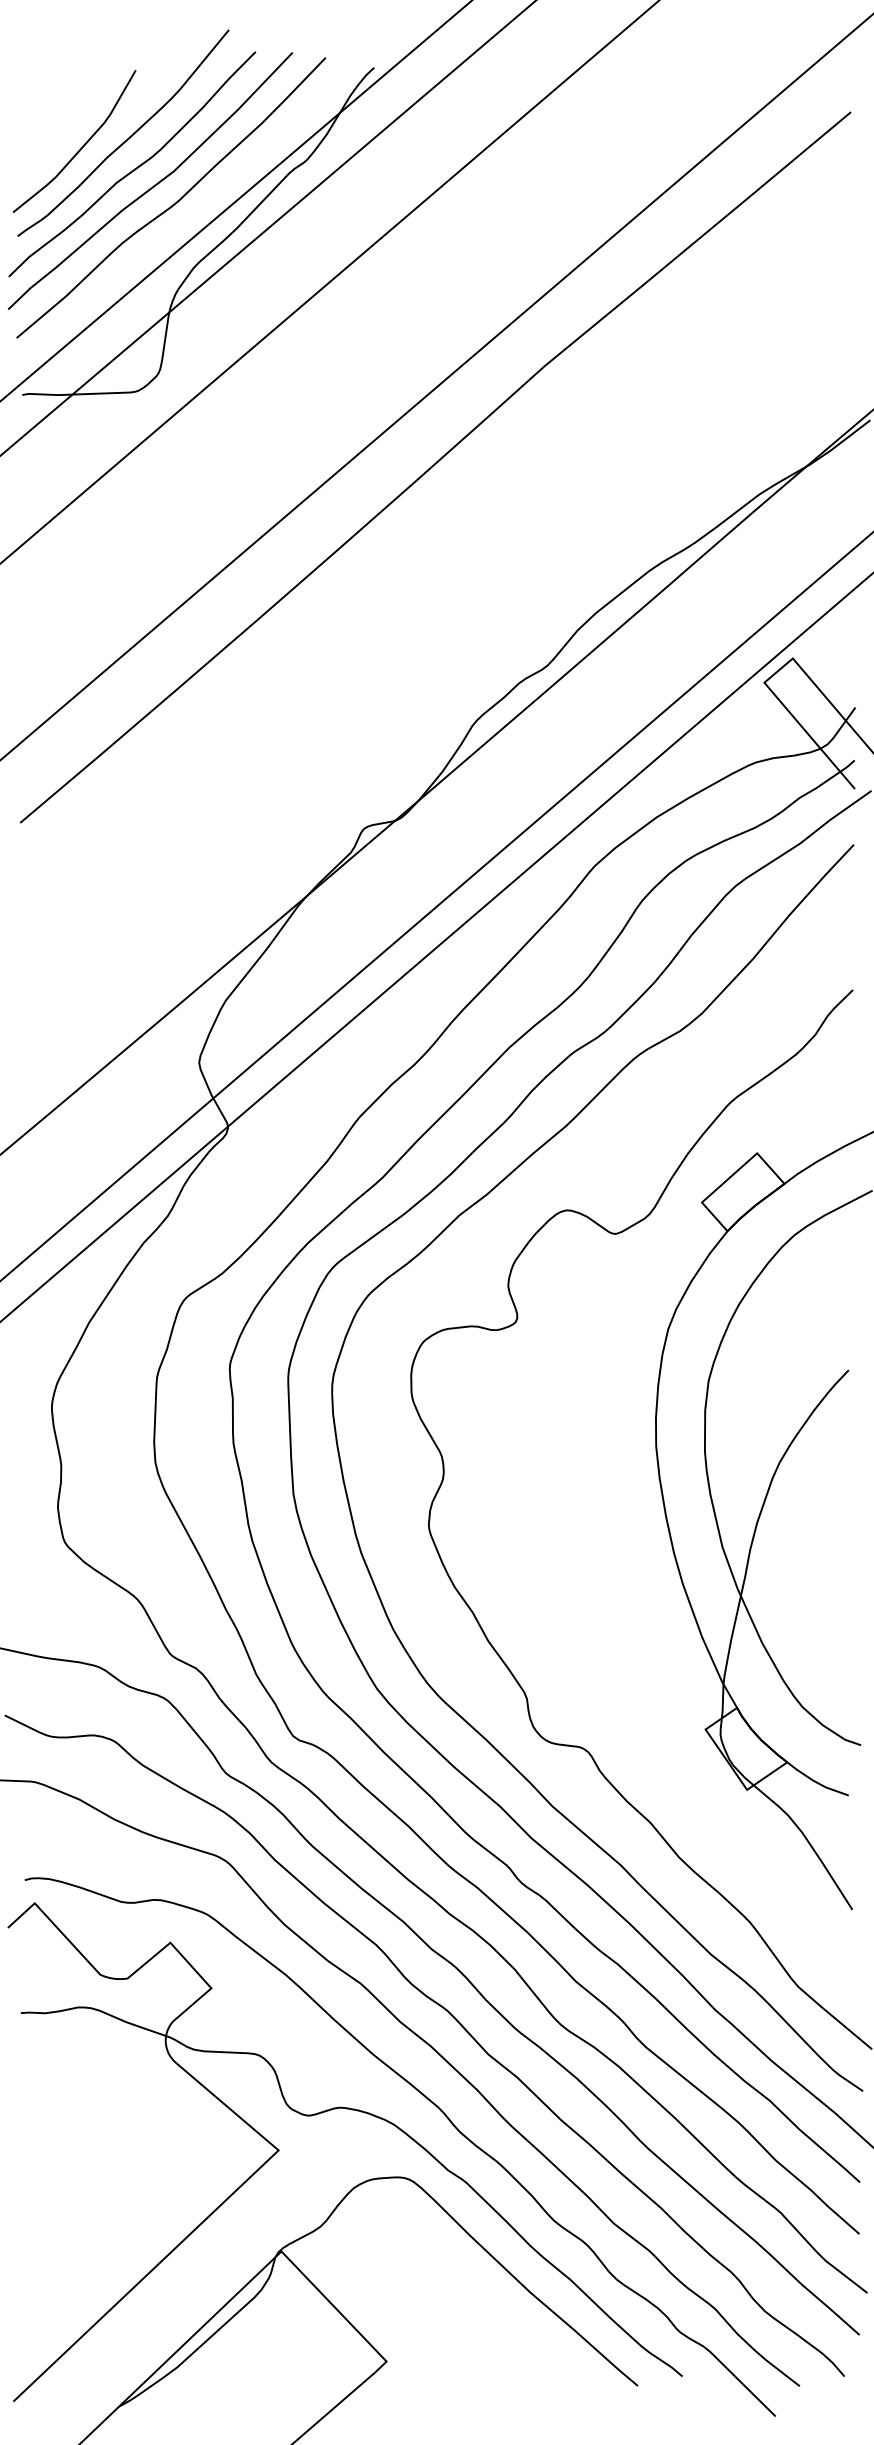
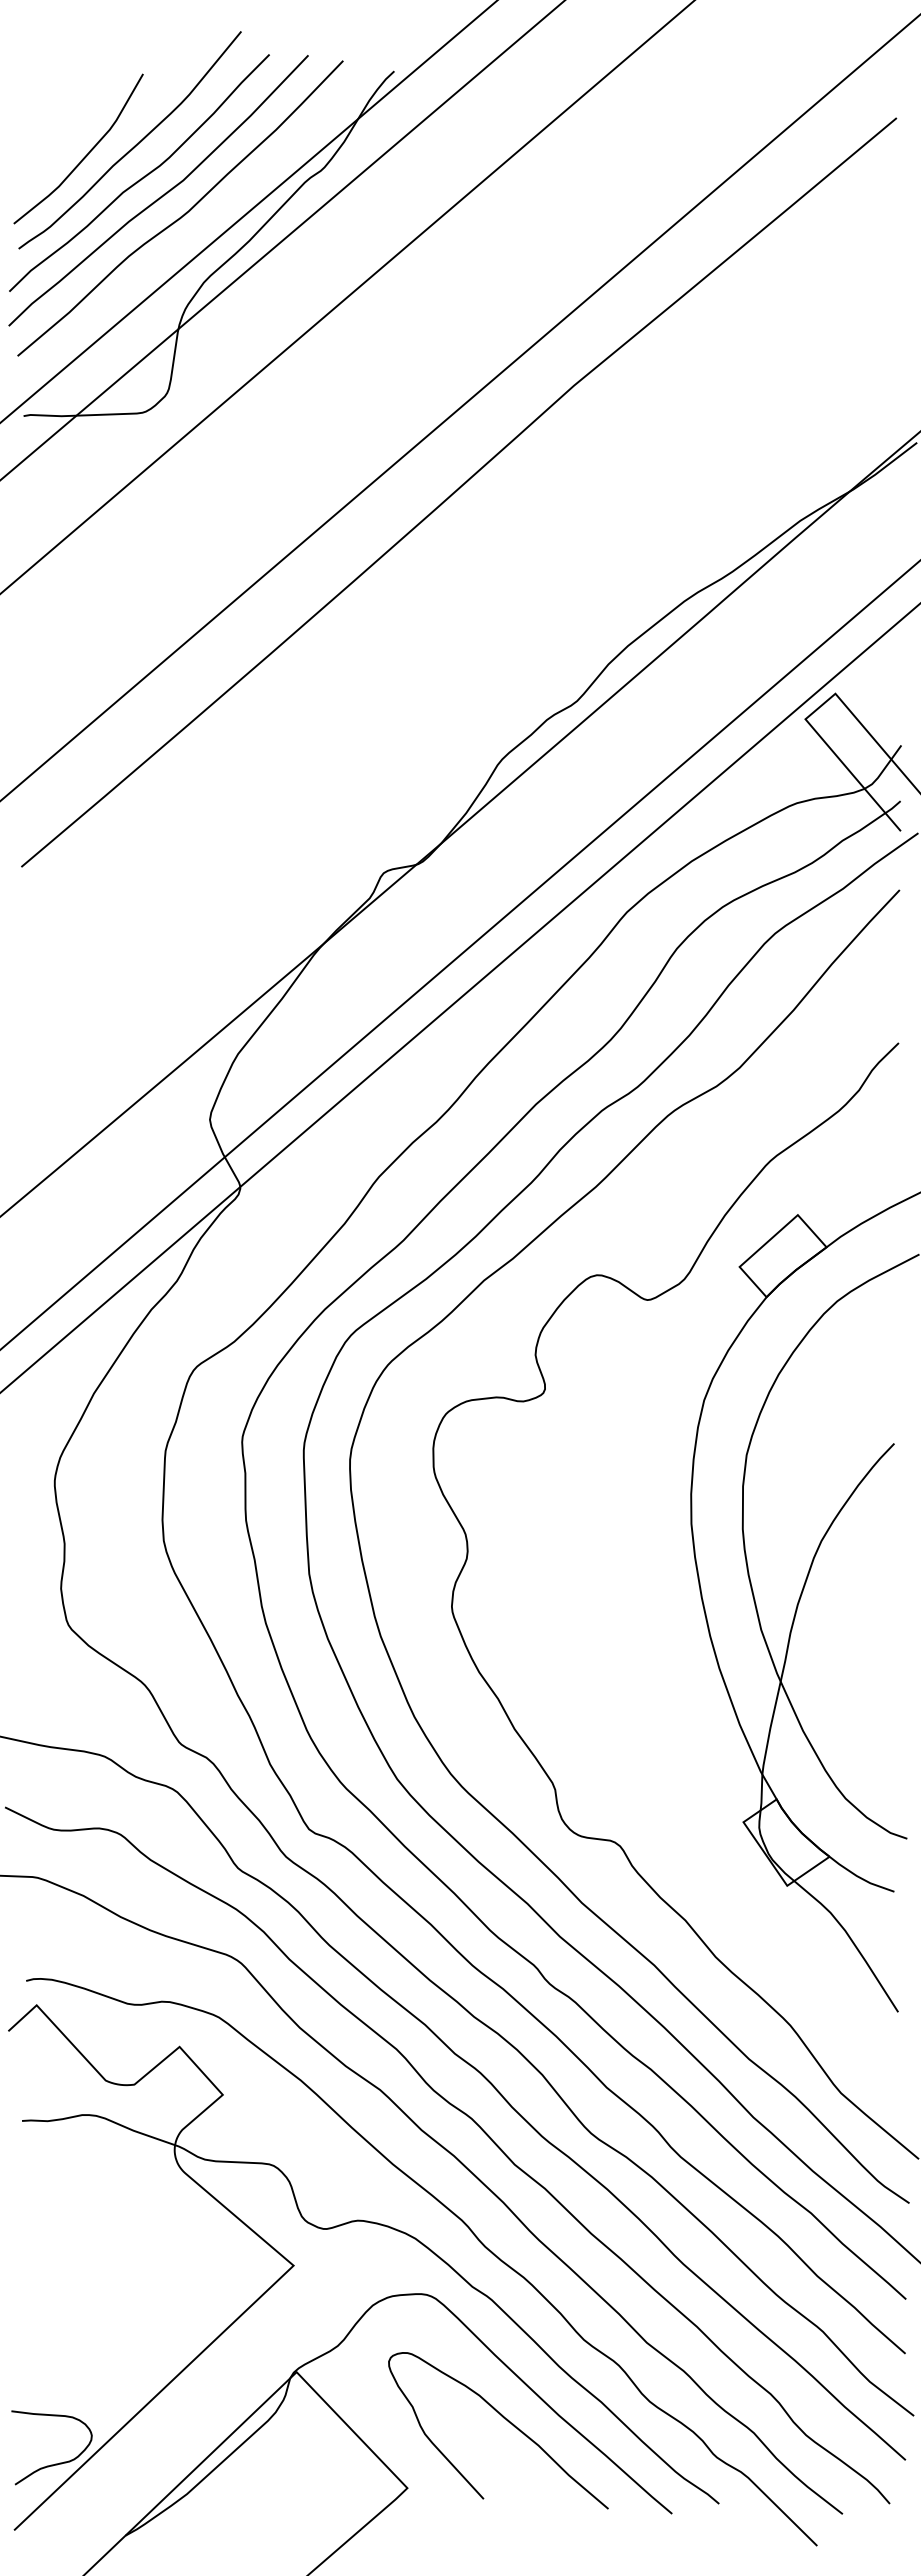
curve: (481, 2298) -> (507, 2421), added
curve: (52, 2338) -> (55, 2463), added

